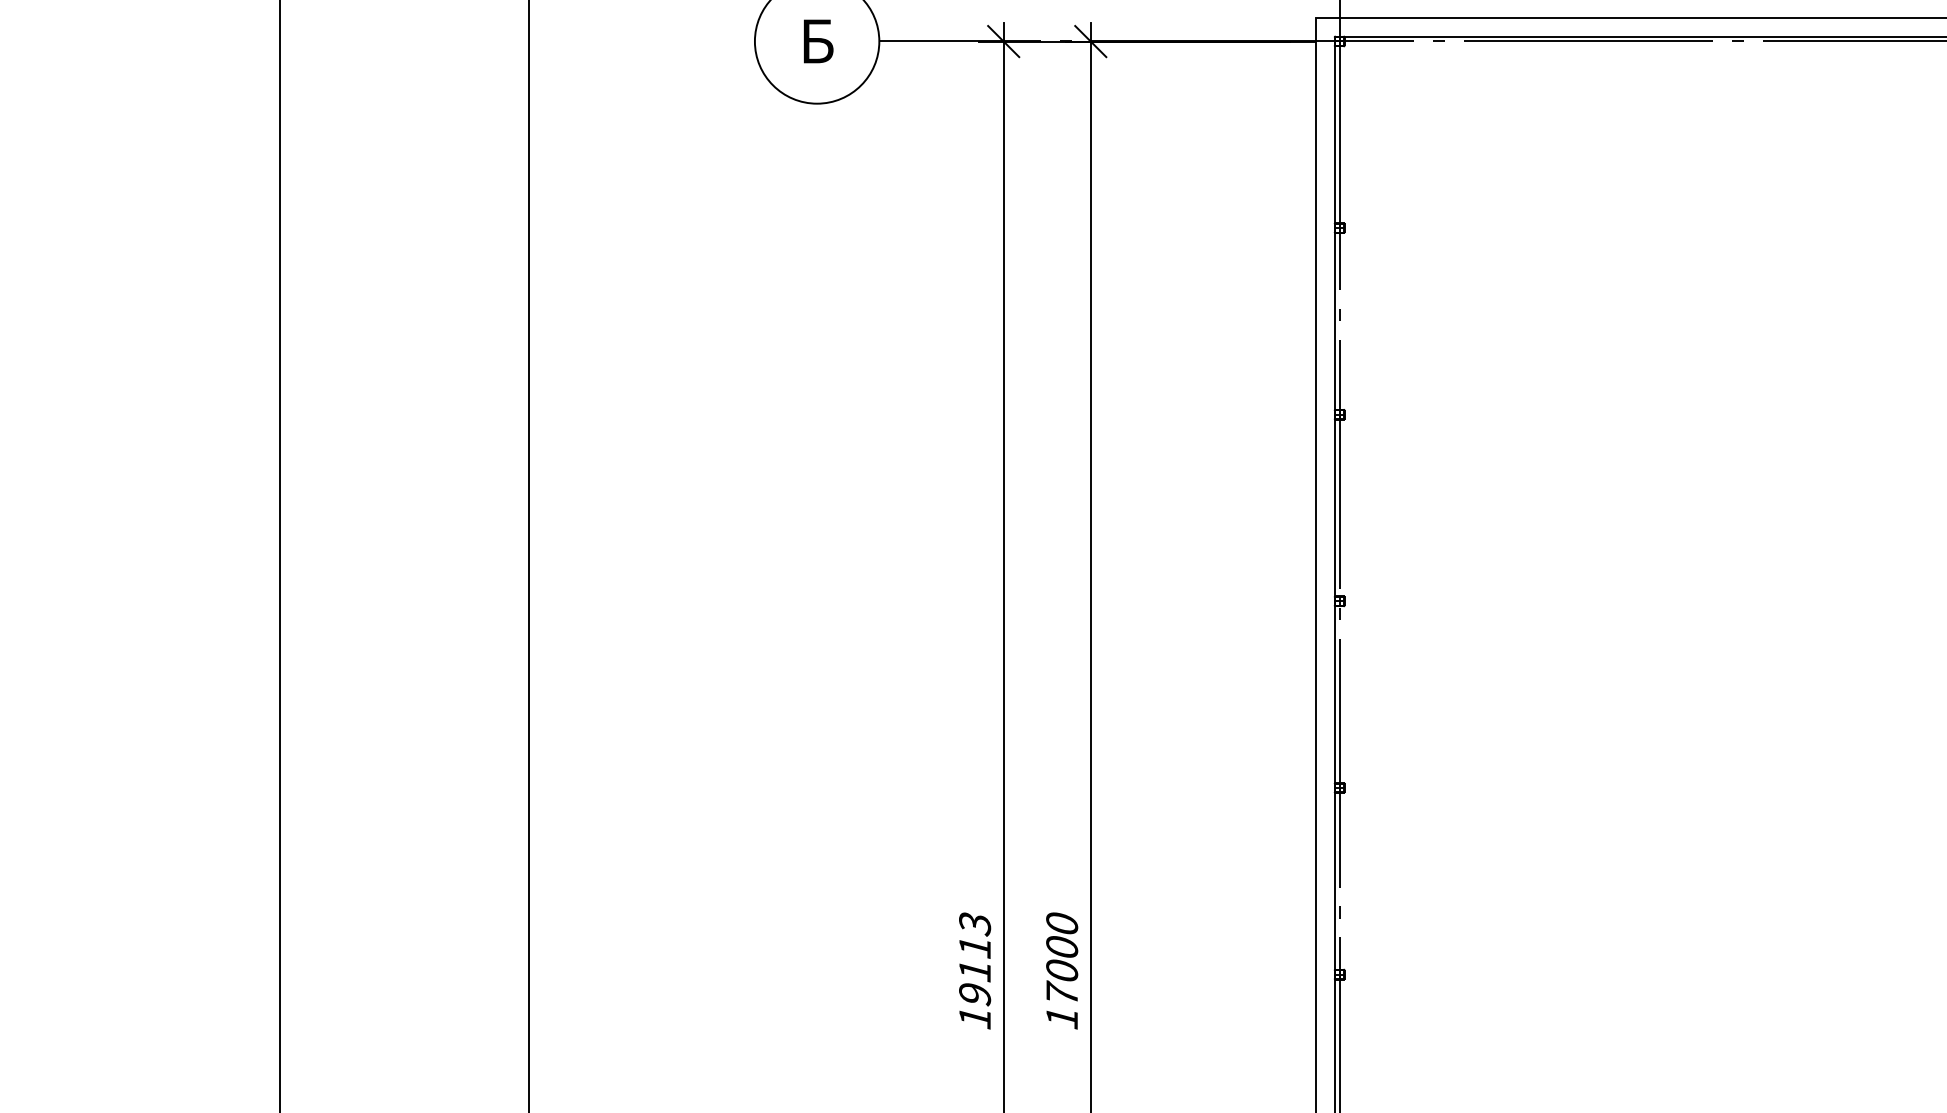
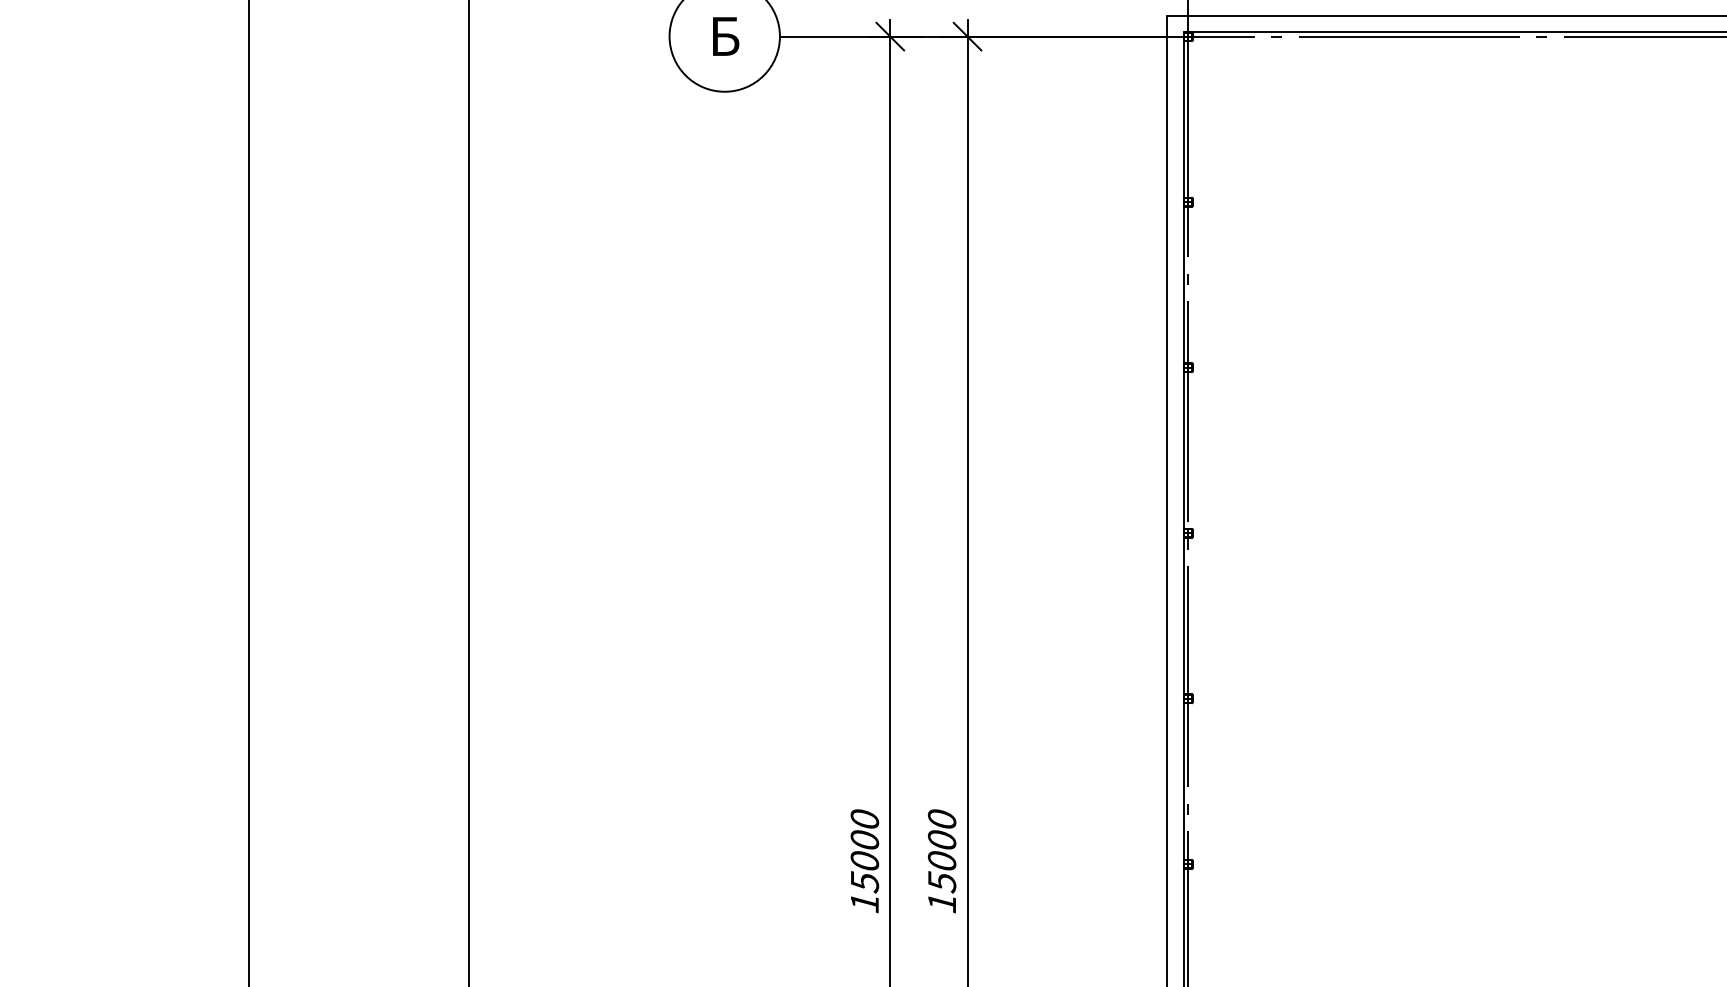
text: (975, 959) -> (865, 851), 19113 -> 15000
text: (1062, 993) -> (942, 881), 17000 -> 15000

